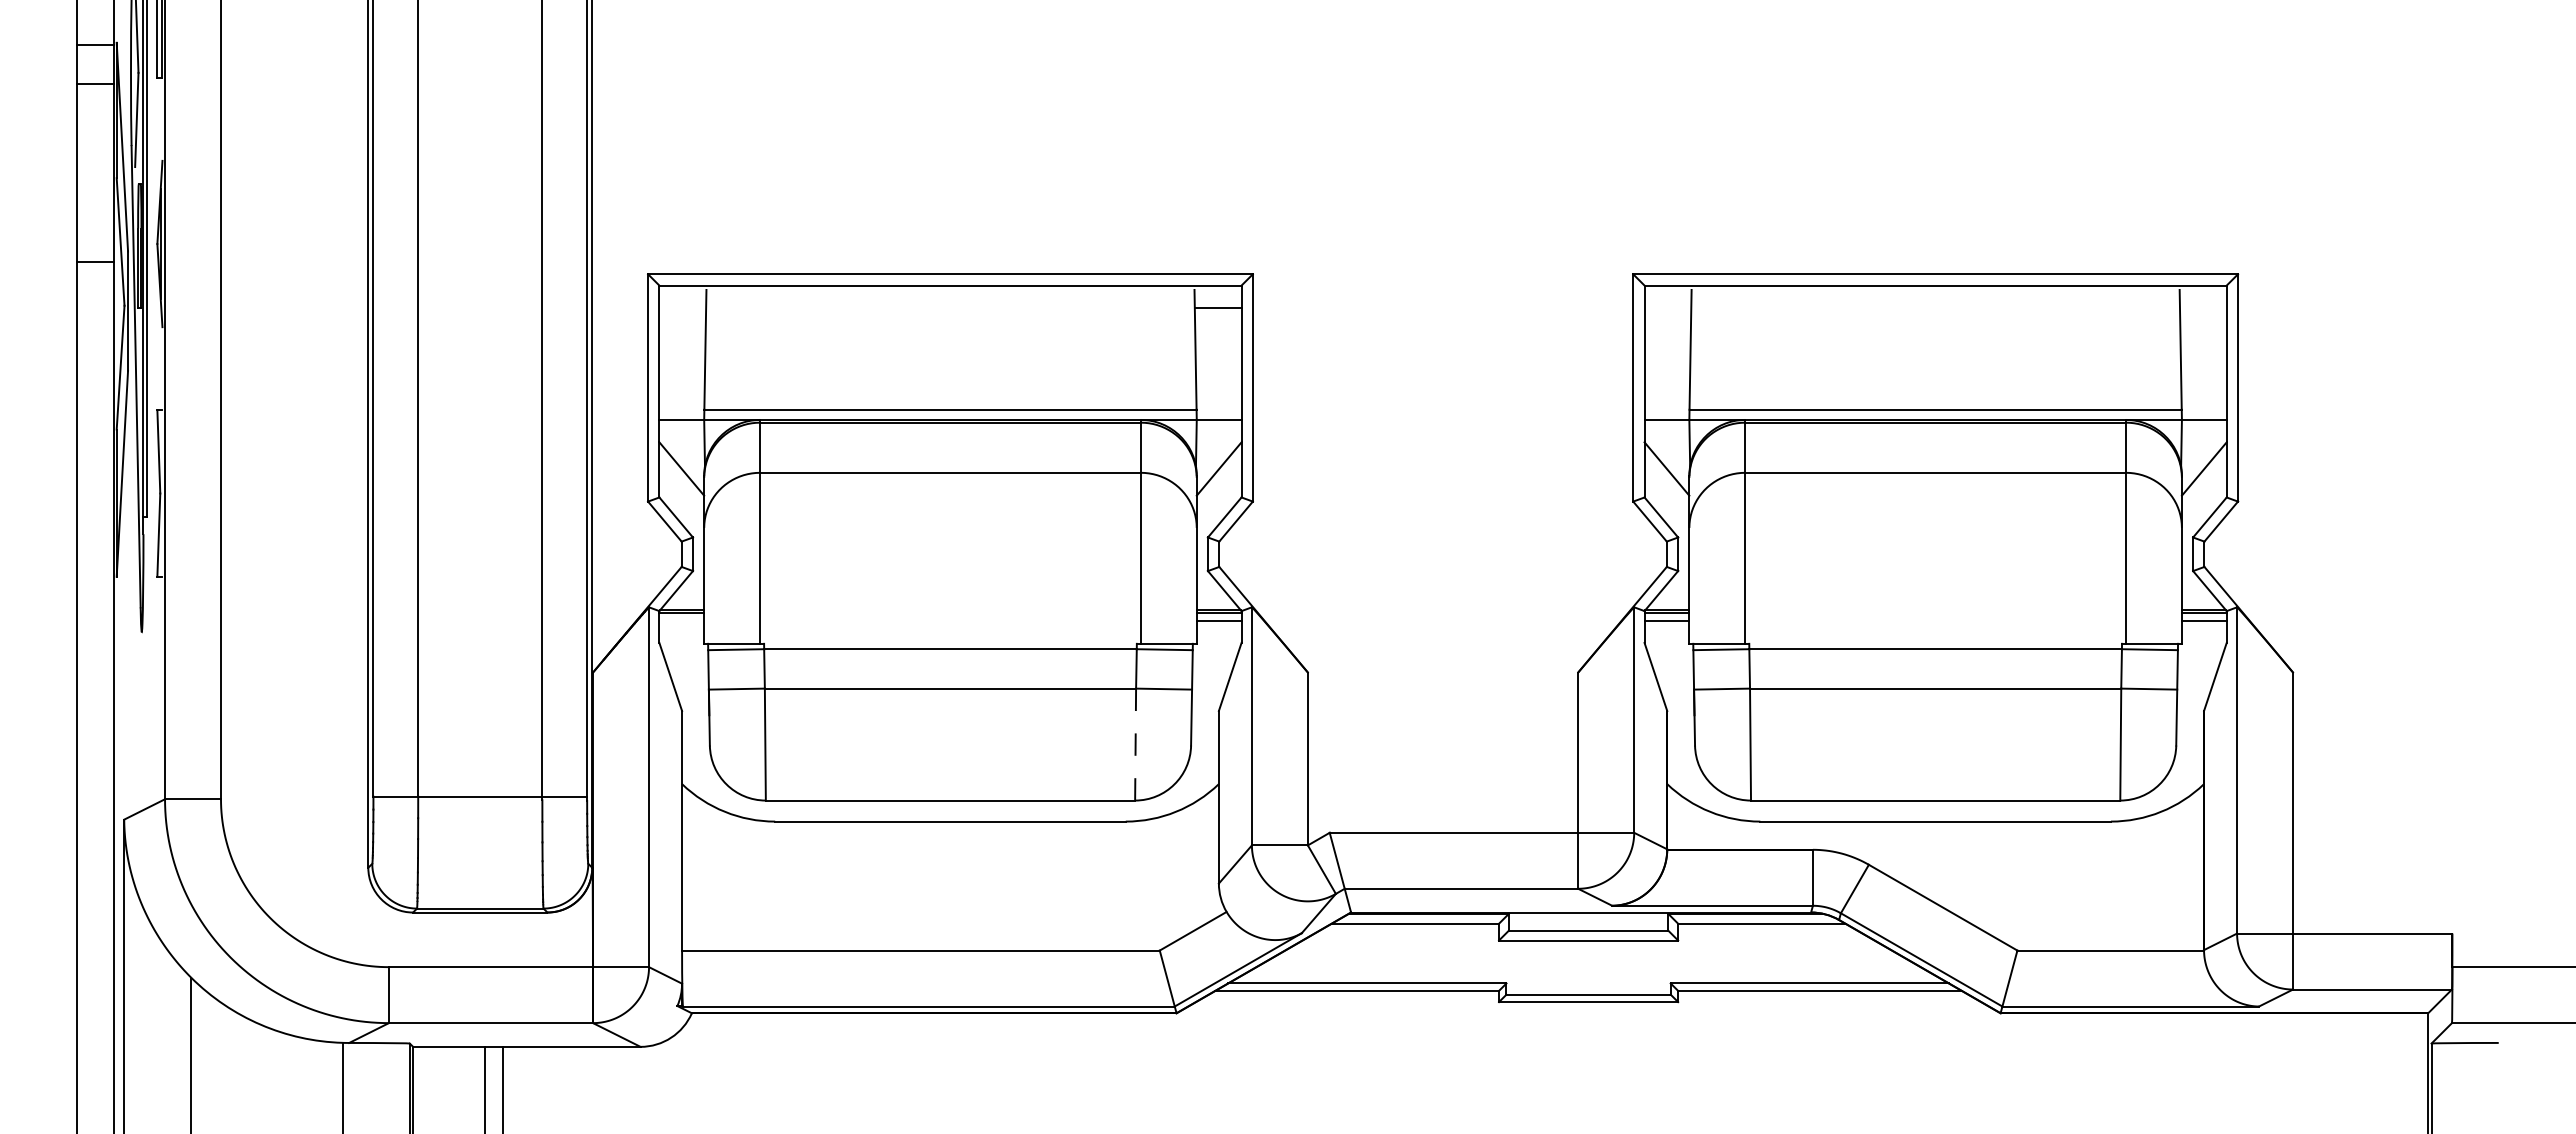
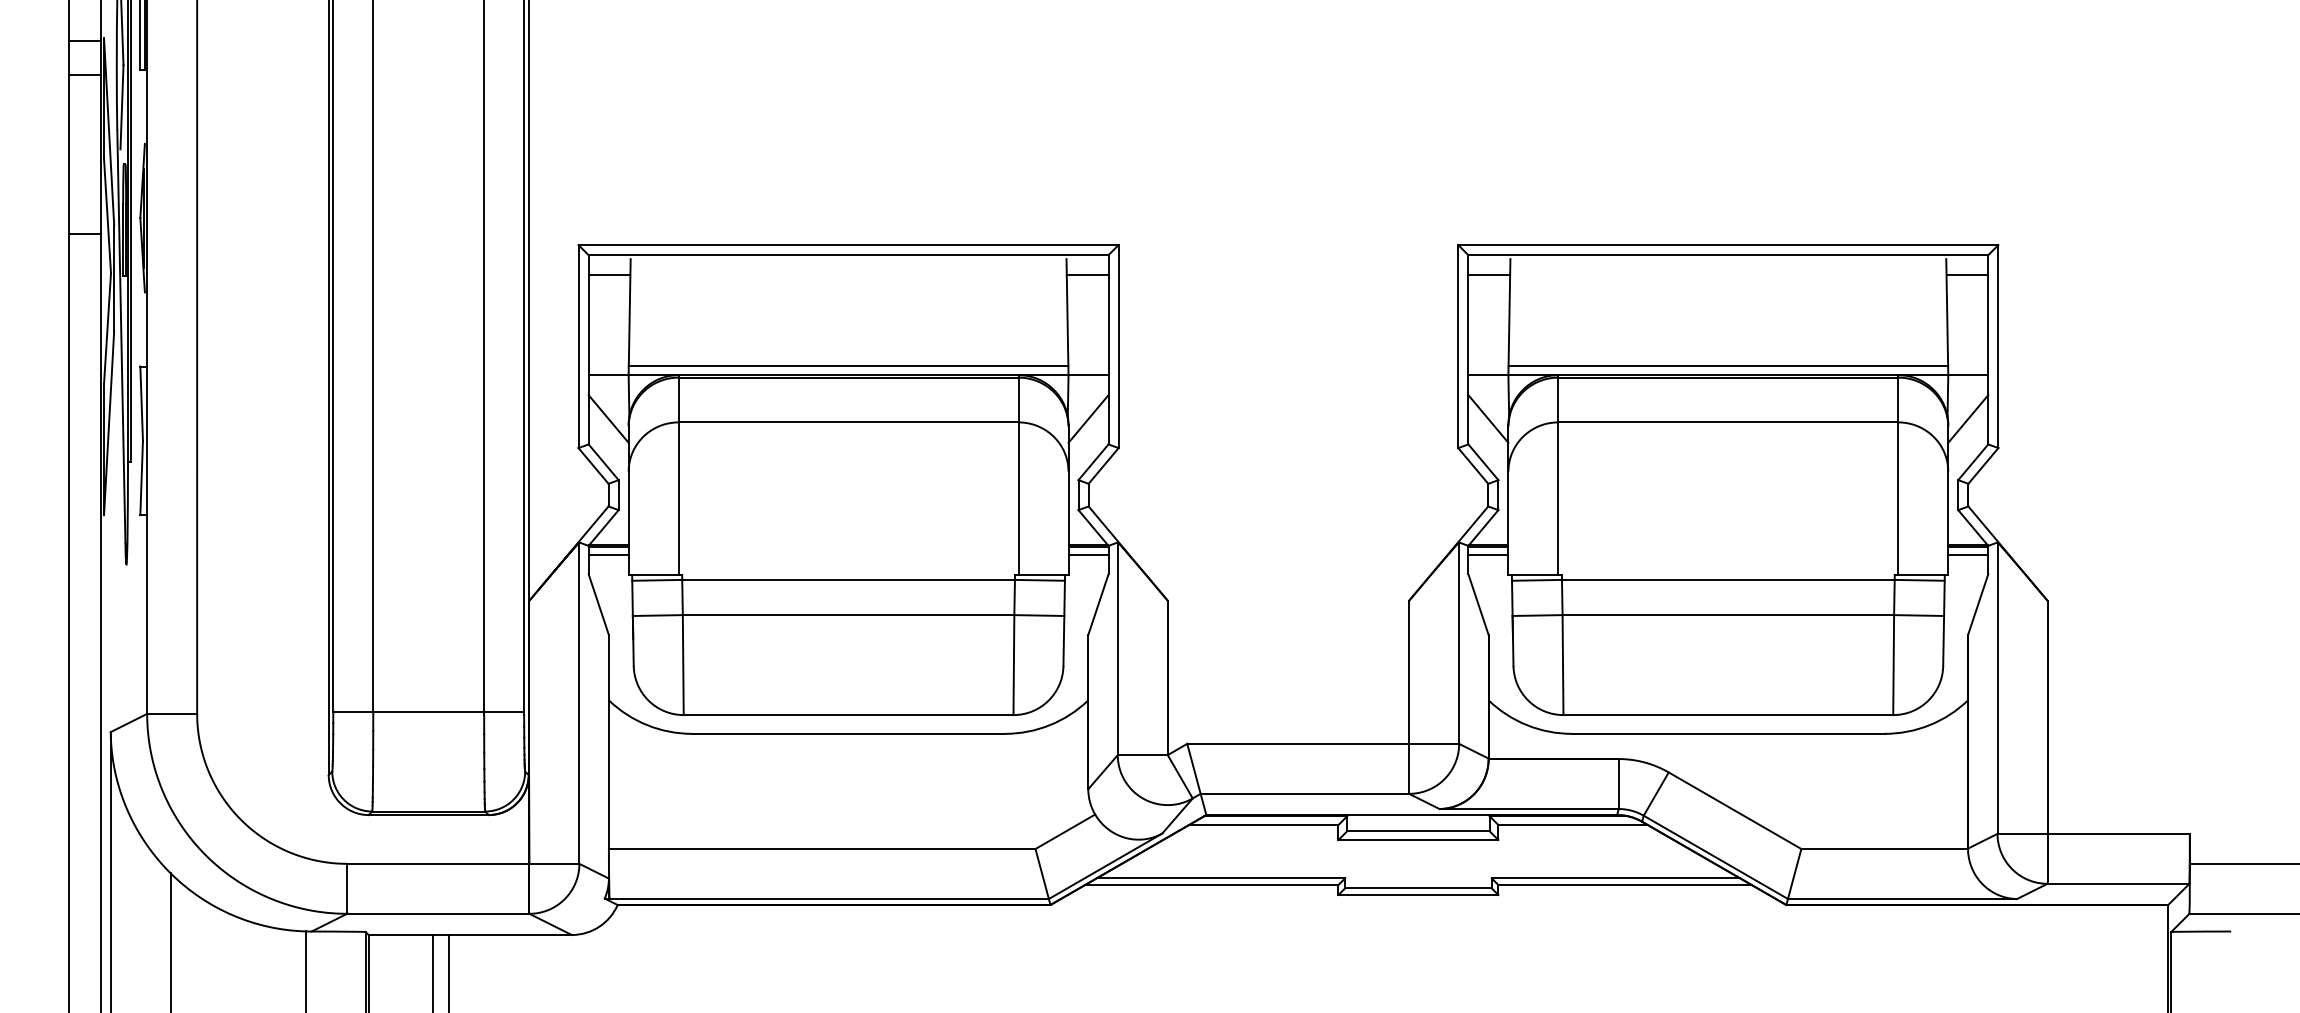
line: (682, 307) -> (609, 274), added
line: (1667, 307) -> (1488, 274), added
line: (2202, 307) -> (1966, 274), added
line: (681, 621) -> (608, 555), added
line: (1135, 744) -> (1013, 665), dashed -> solid

